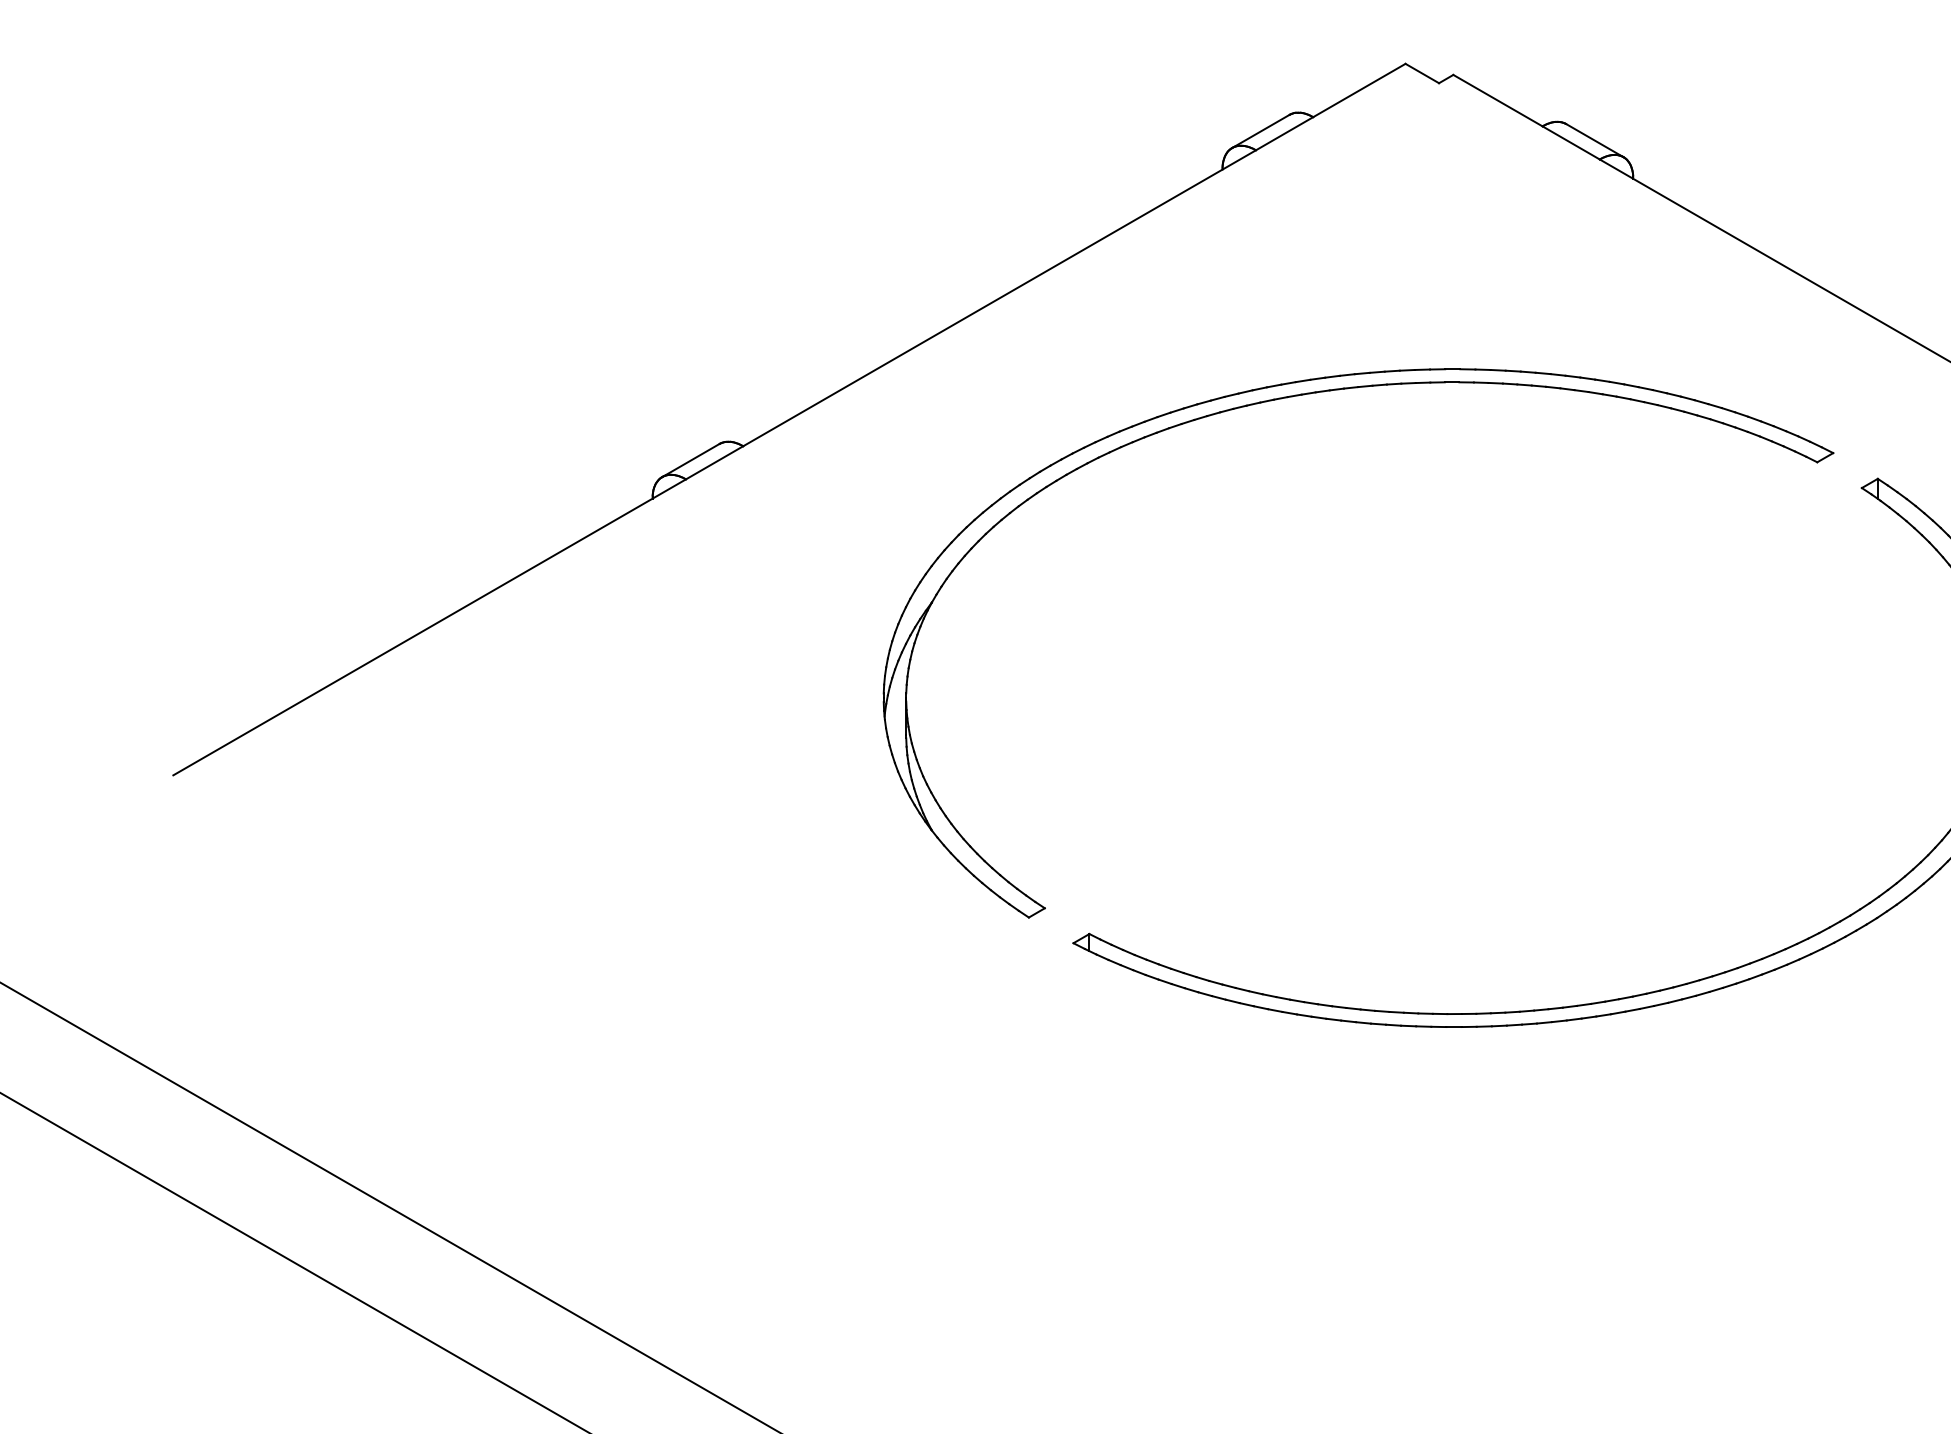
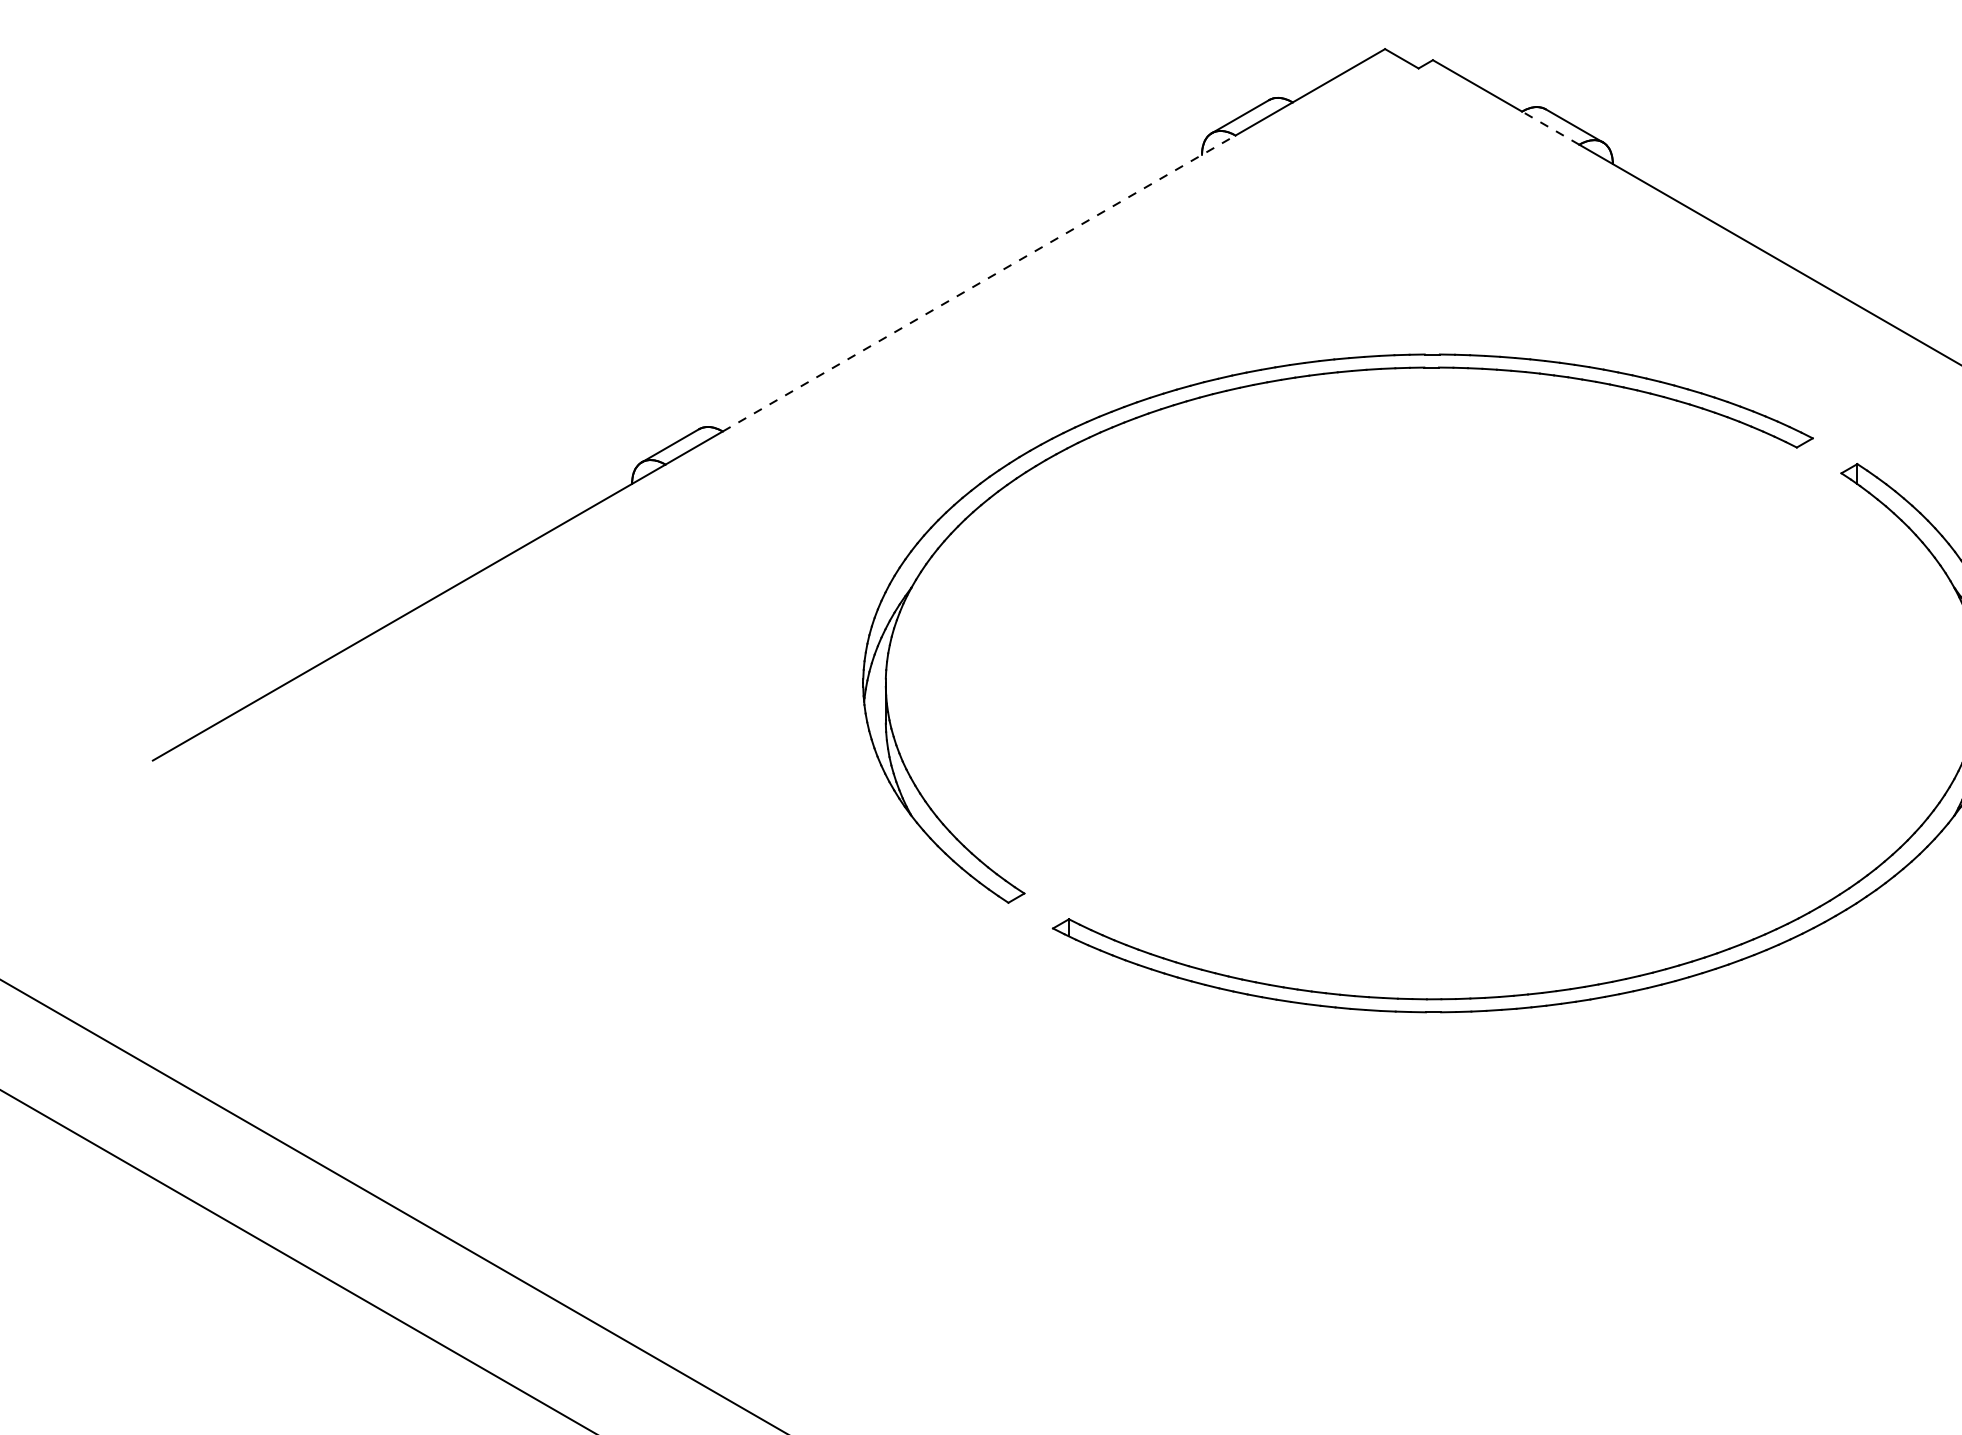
line: (1570, 142) -> (1550, 127), solid -> dashed
line: (999, 298) -> (979, 283), solid -> dashed

